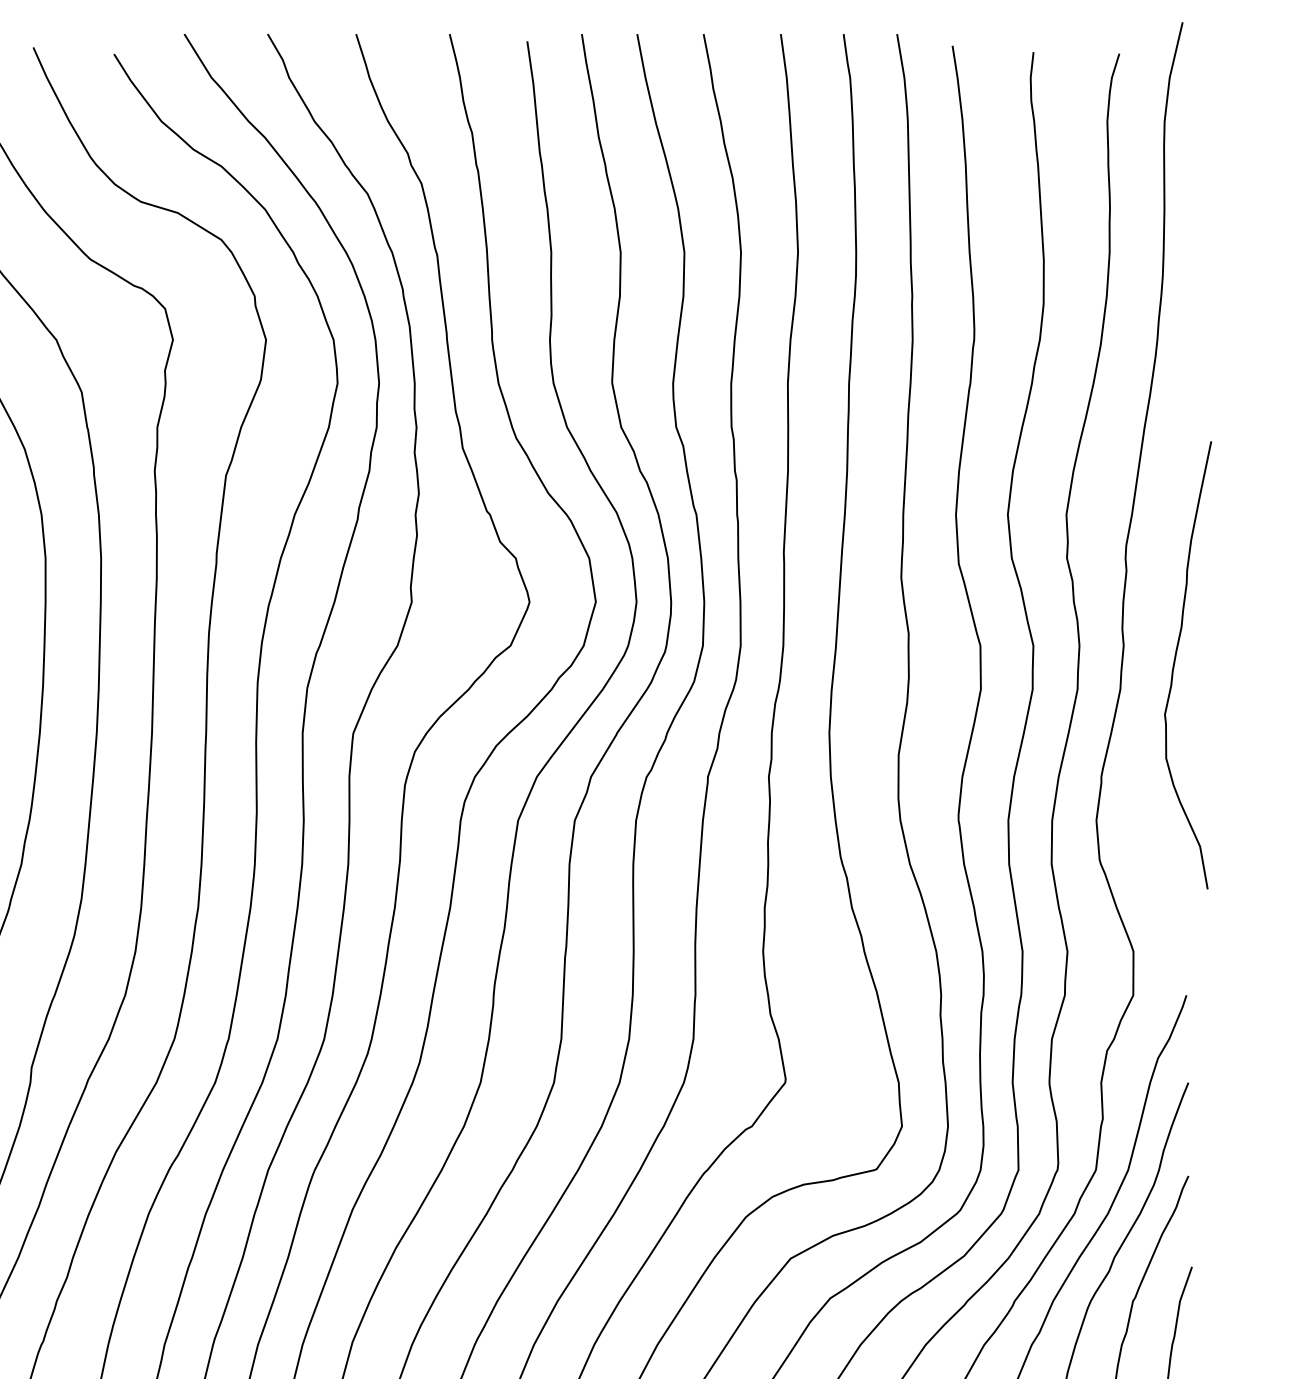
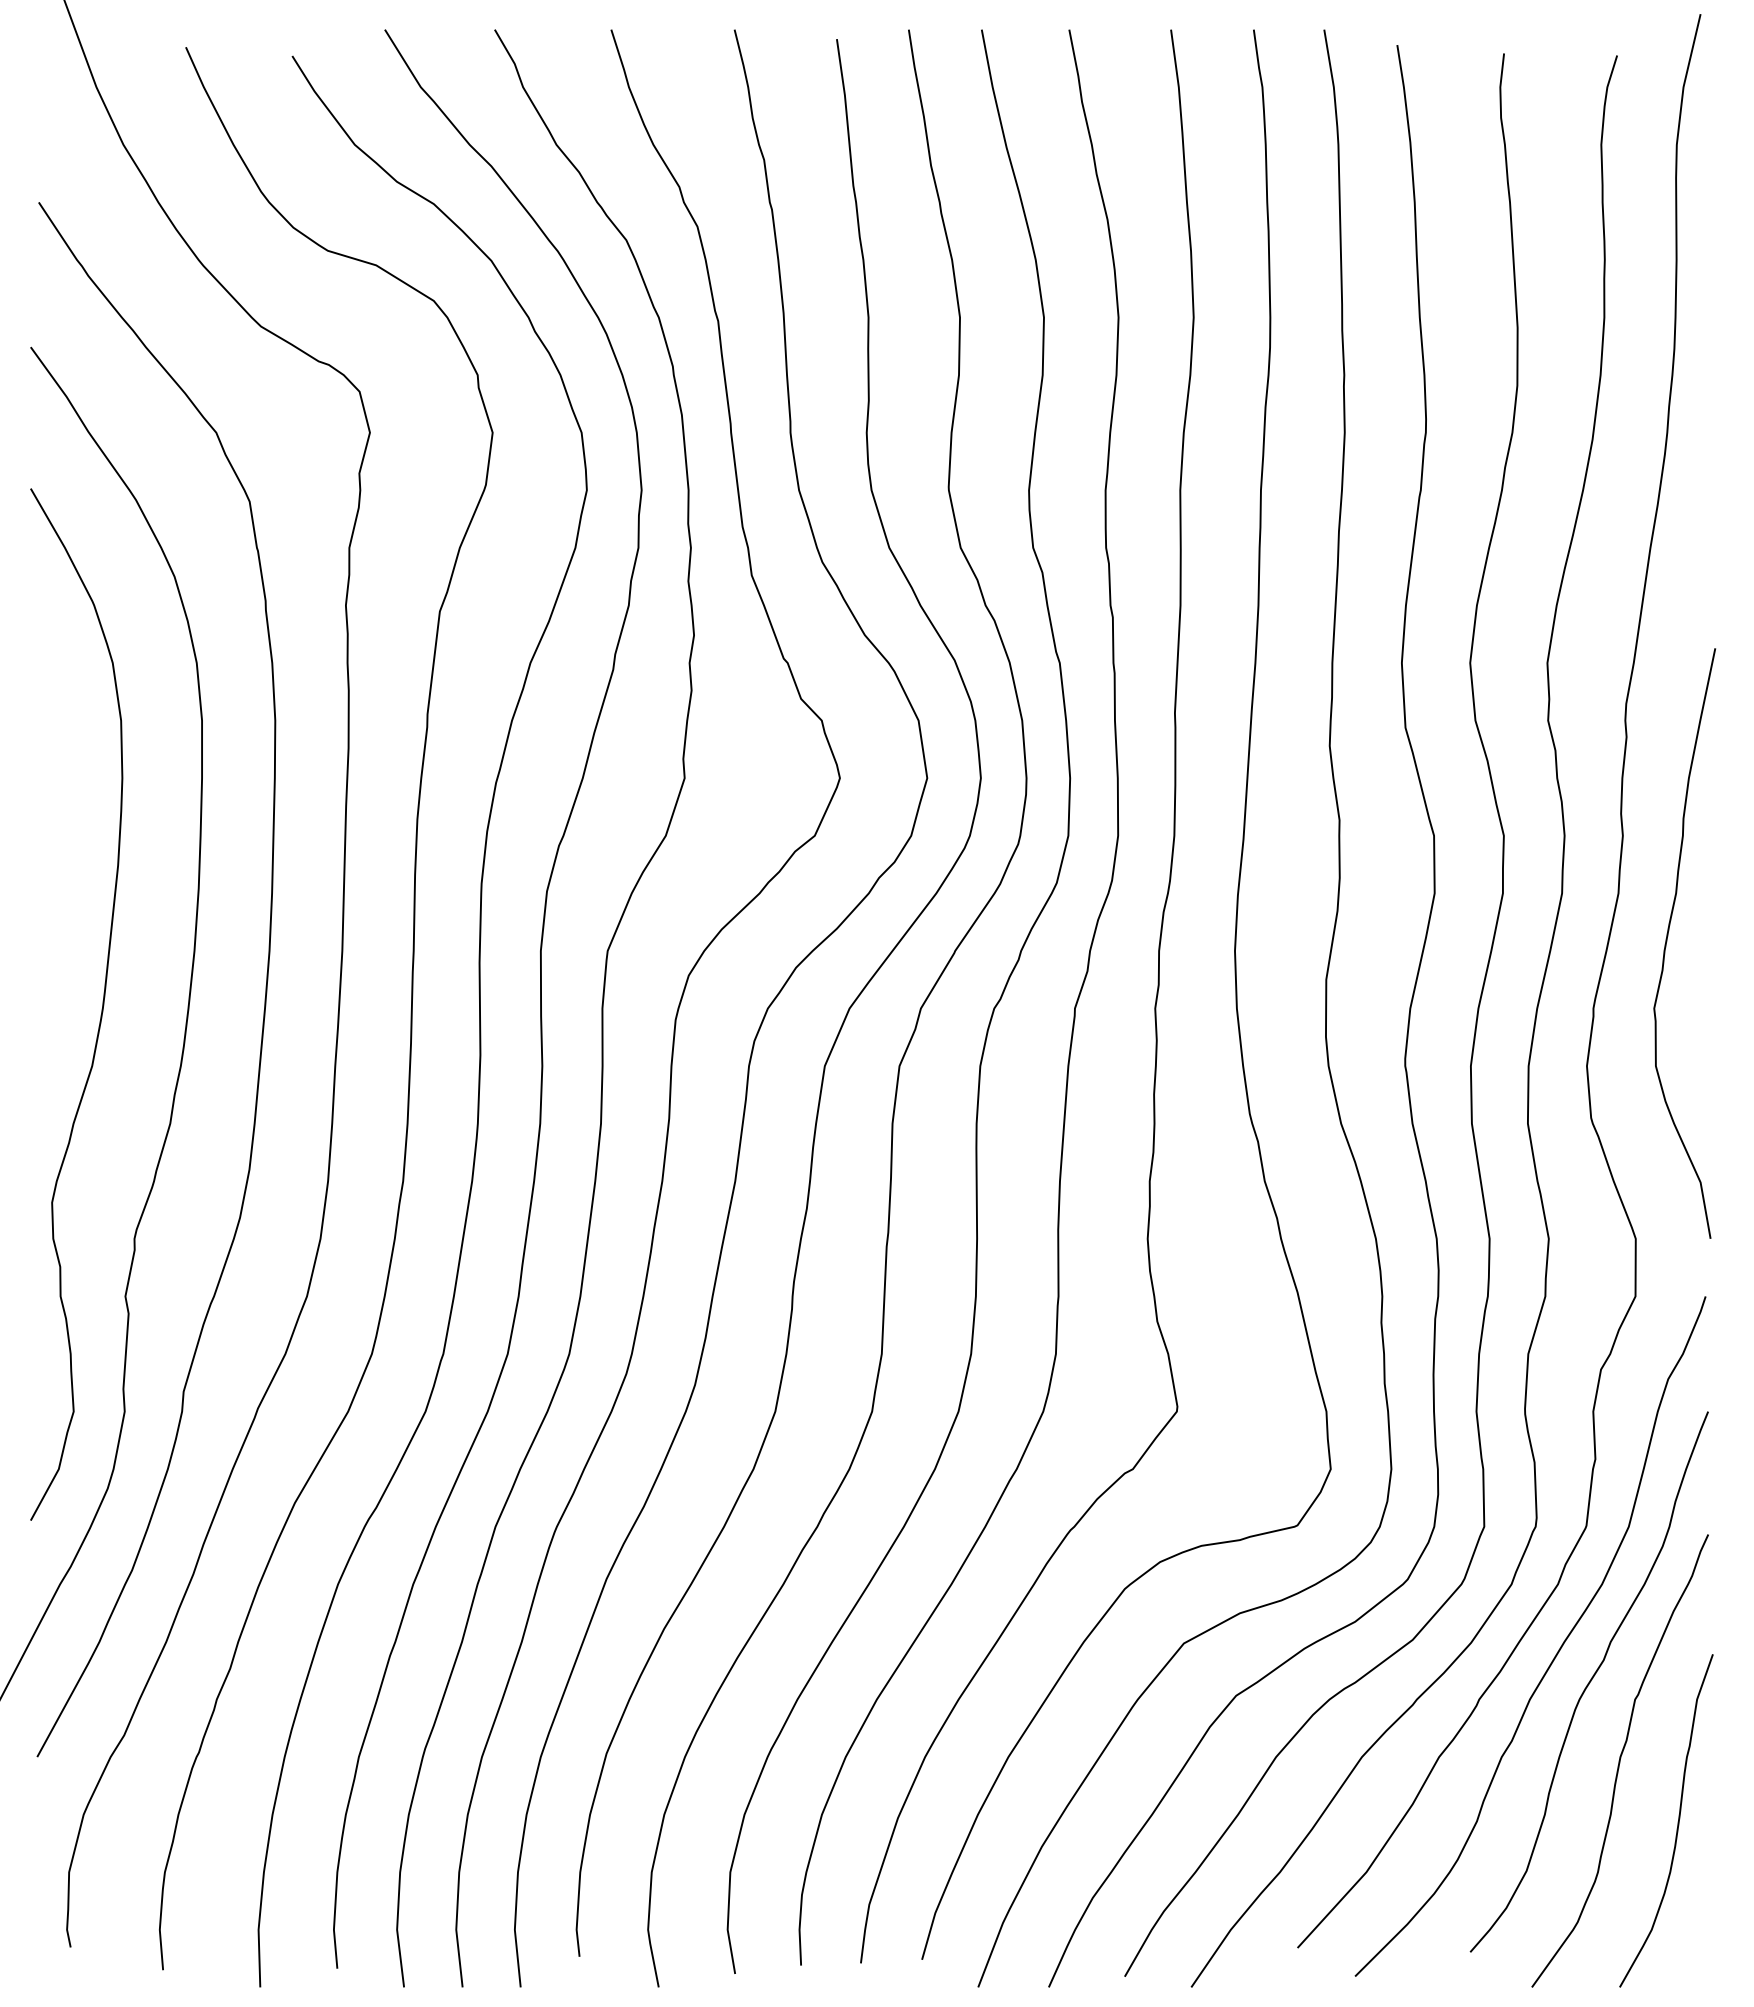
curve: (1175, 663) -> (1667, 941), moved

